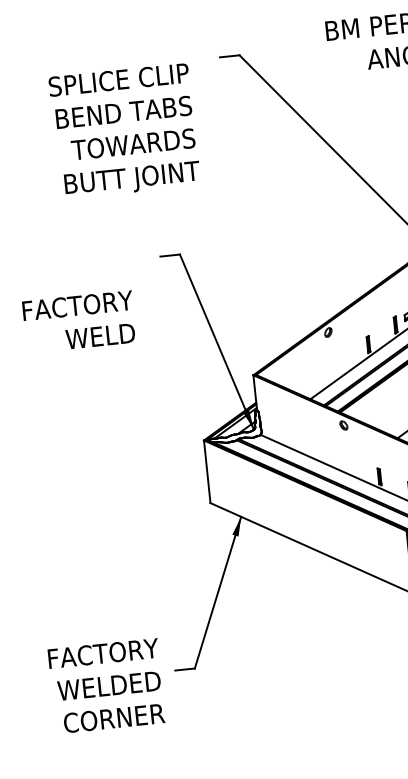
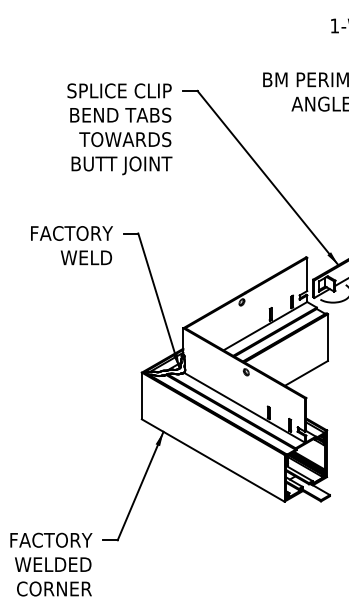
text: (124, 131) -> (119, 129), moved
text: (78, 321) -> (71, 245), moved
text: (106, 685) -> (51, 564), moved

